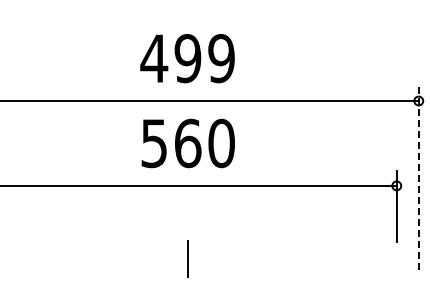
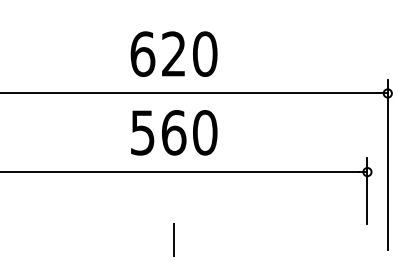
text: (187, 58) -> (173, 54), 499 -> 620
line: (418, 177) -> (387, 164), dashed -> solid

